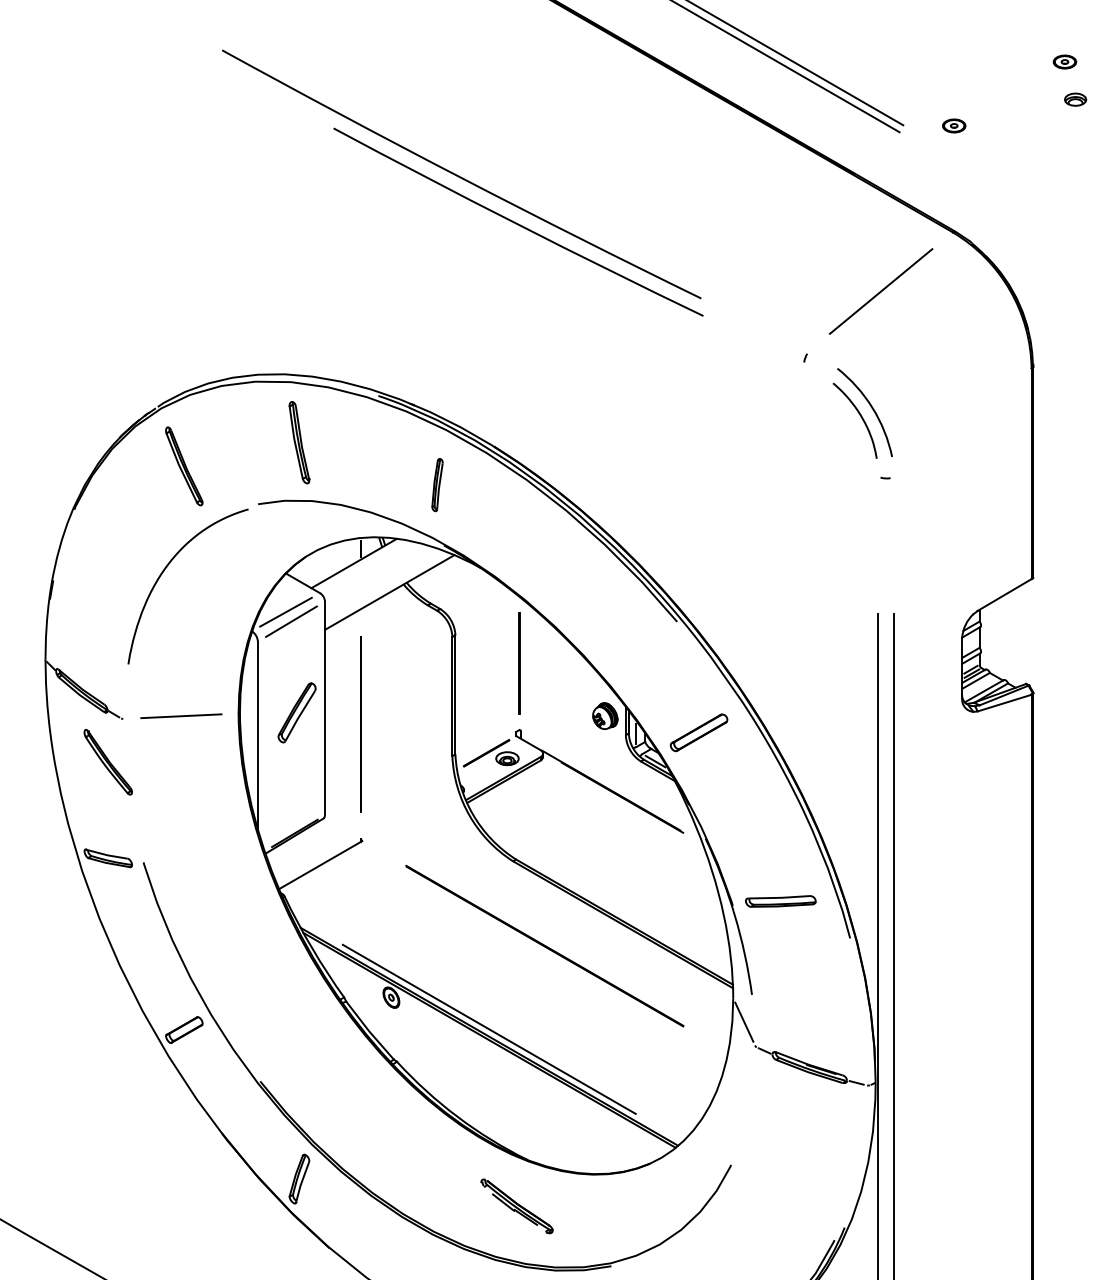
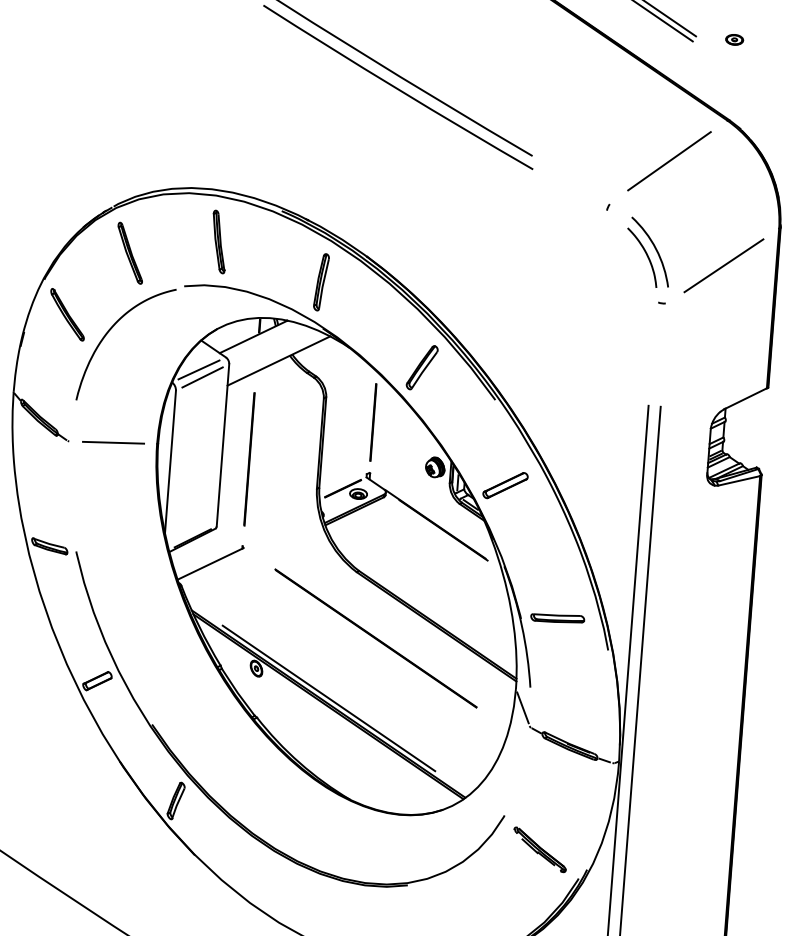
line: (962, 422) -> (723, 265), added
part: (437, 484) -> (321, 281), size x1.43
part: (296, 712) -> (421, 367), moved
part: (107, 762) -> (66, 314), moved
part: (516, 1206) -> (539, 849), moved

